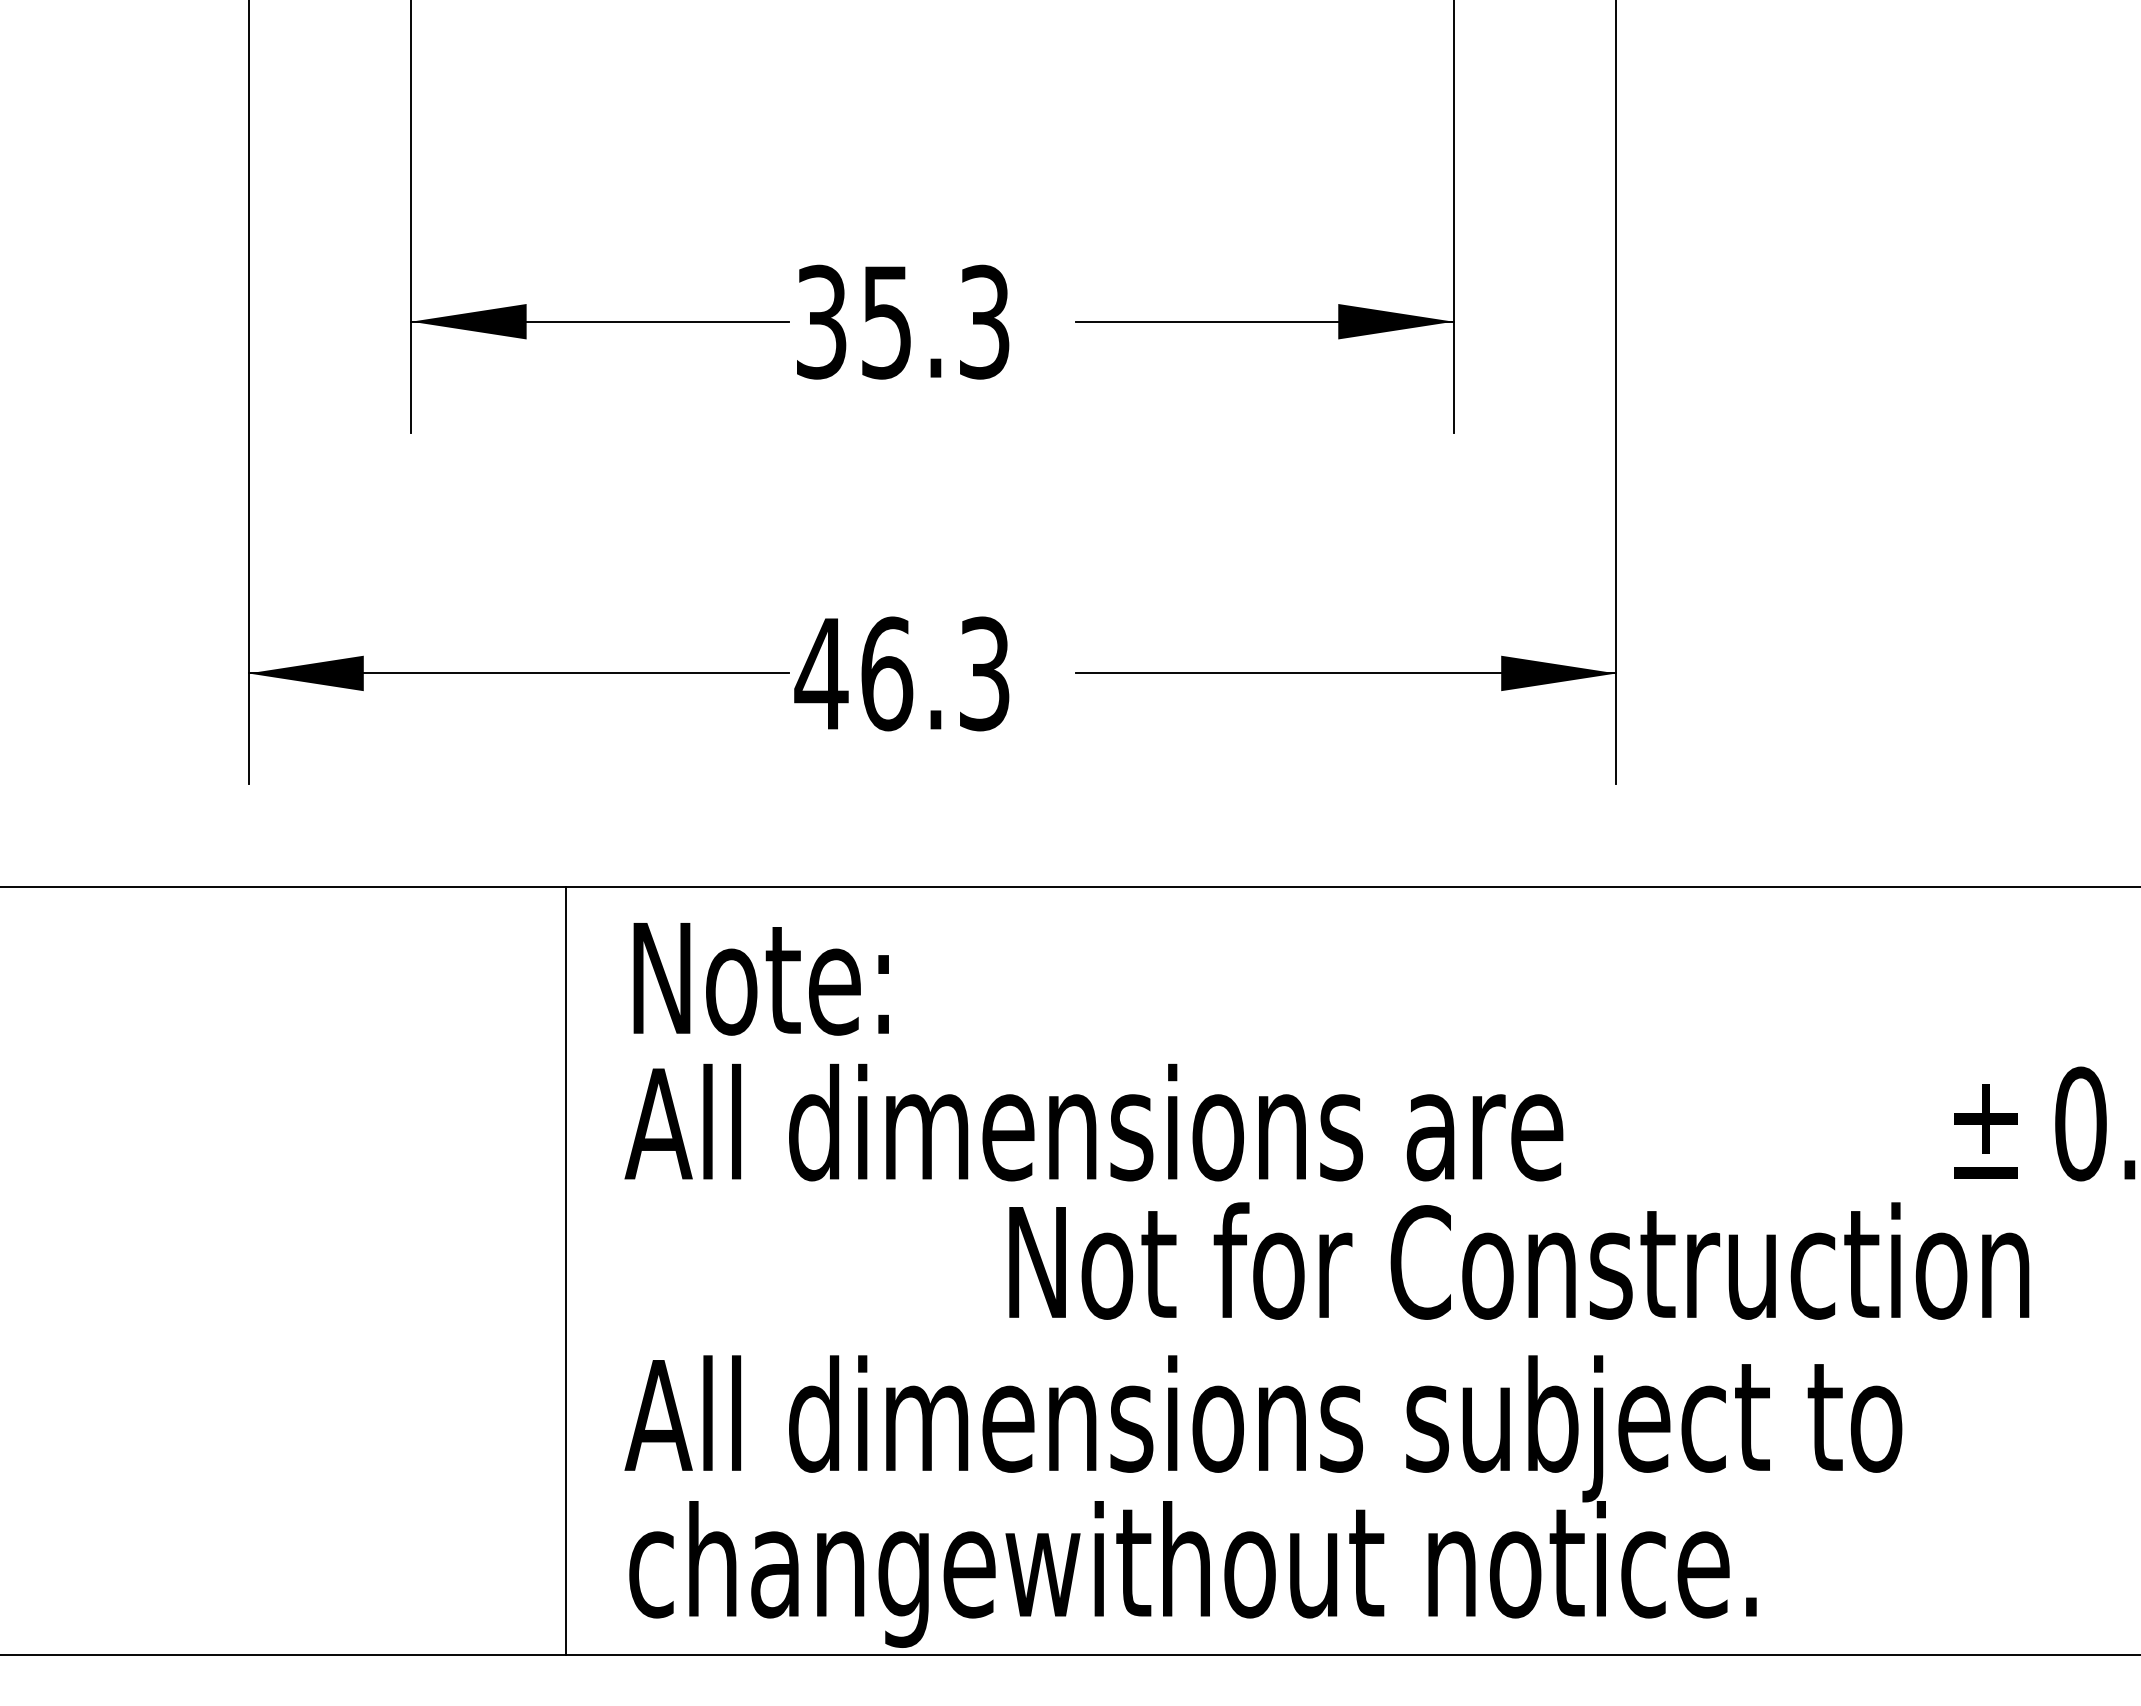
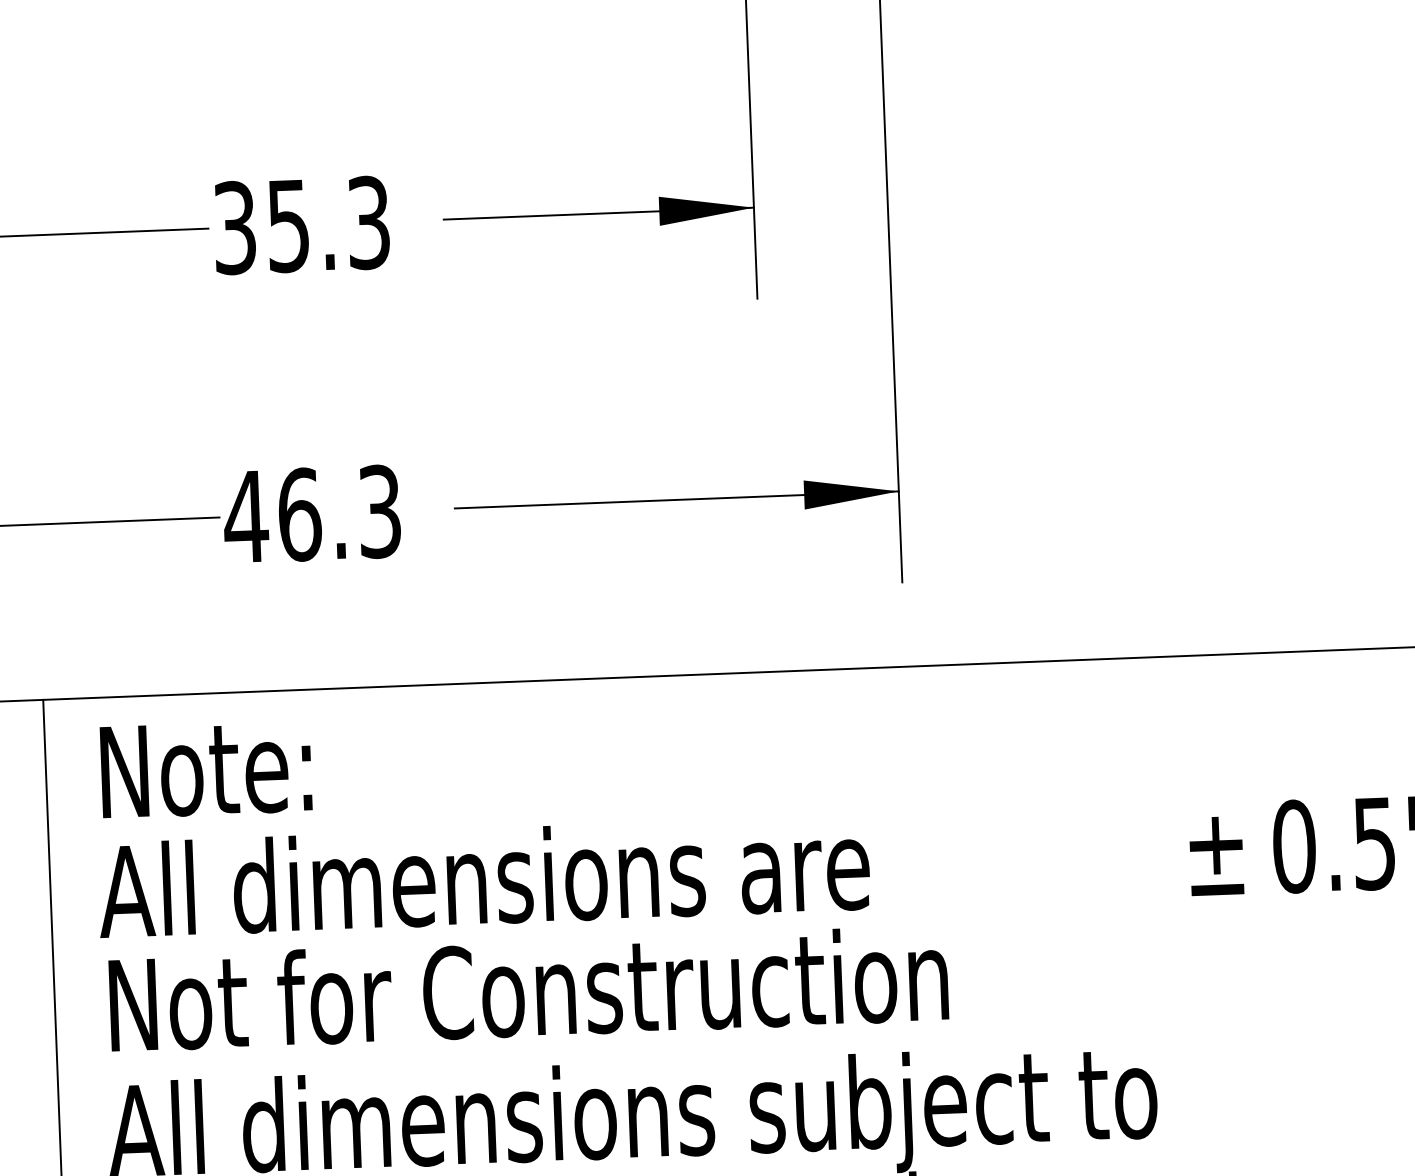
text: (1519, 1260) -> (528, 988), moved

